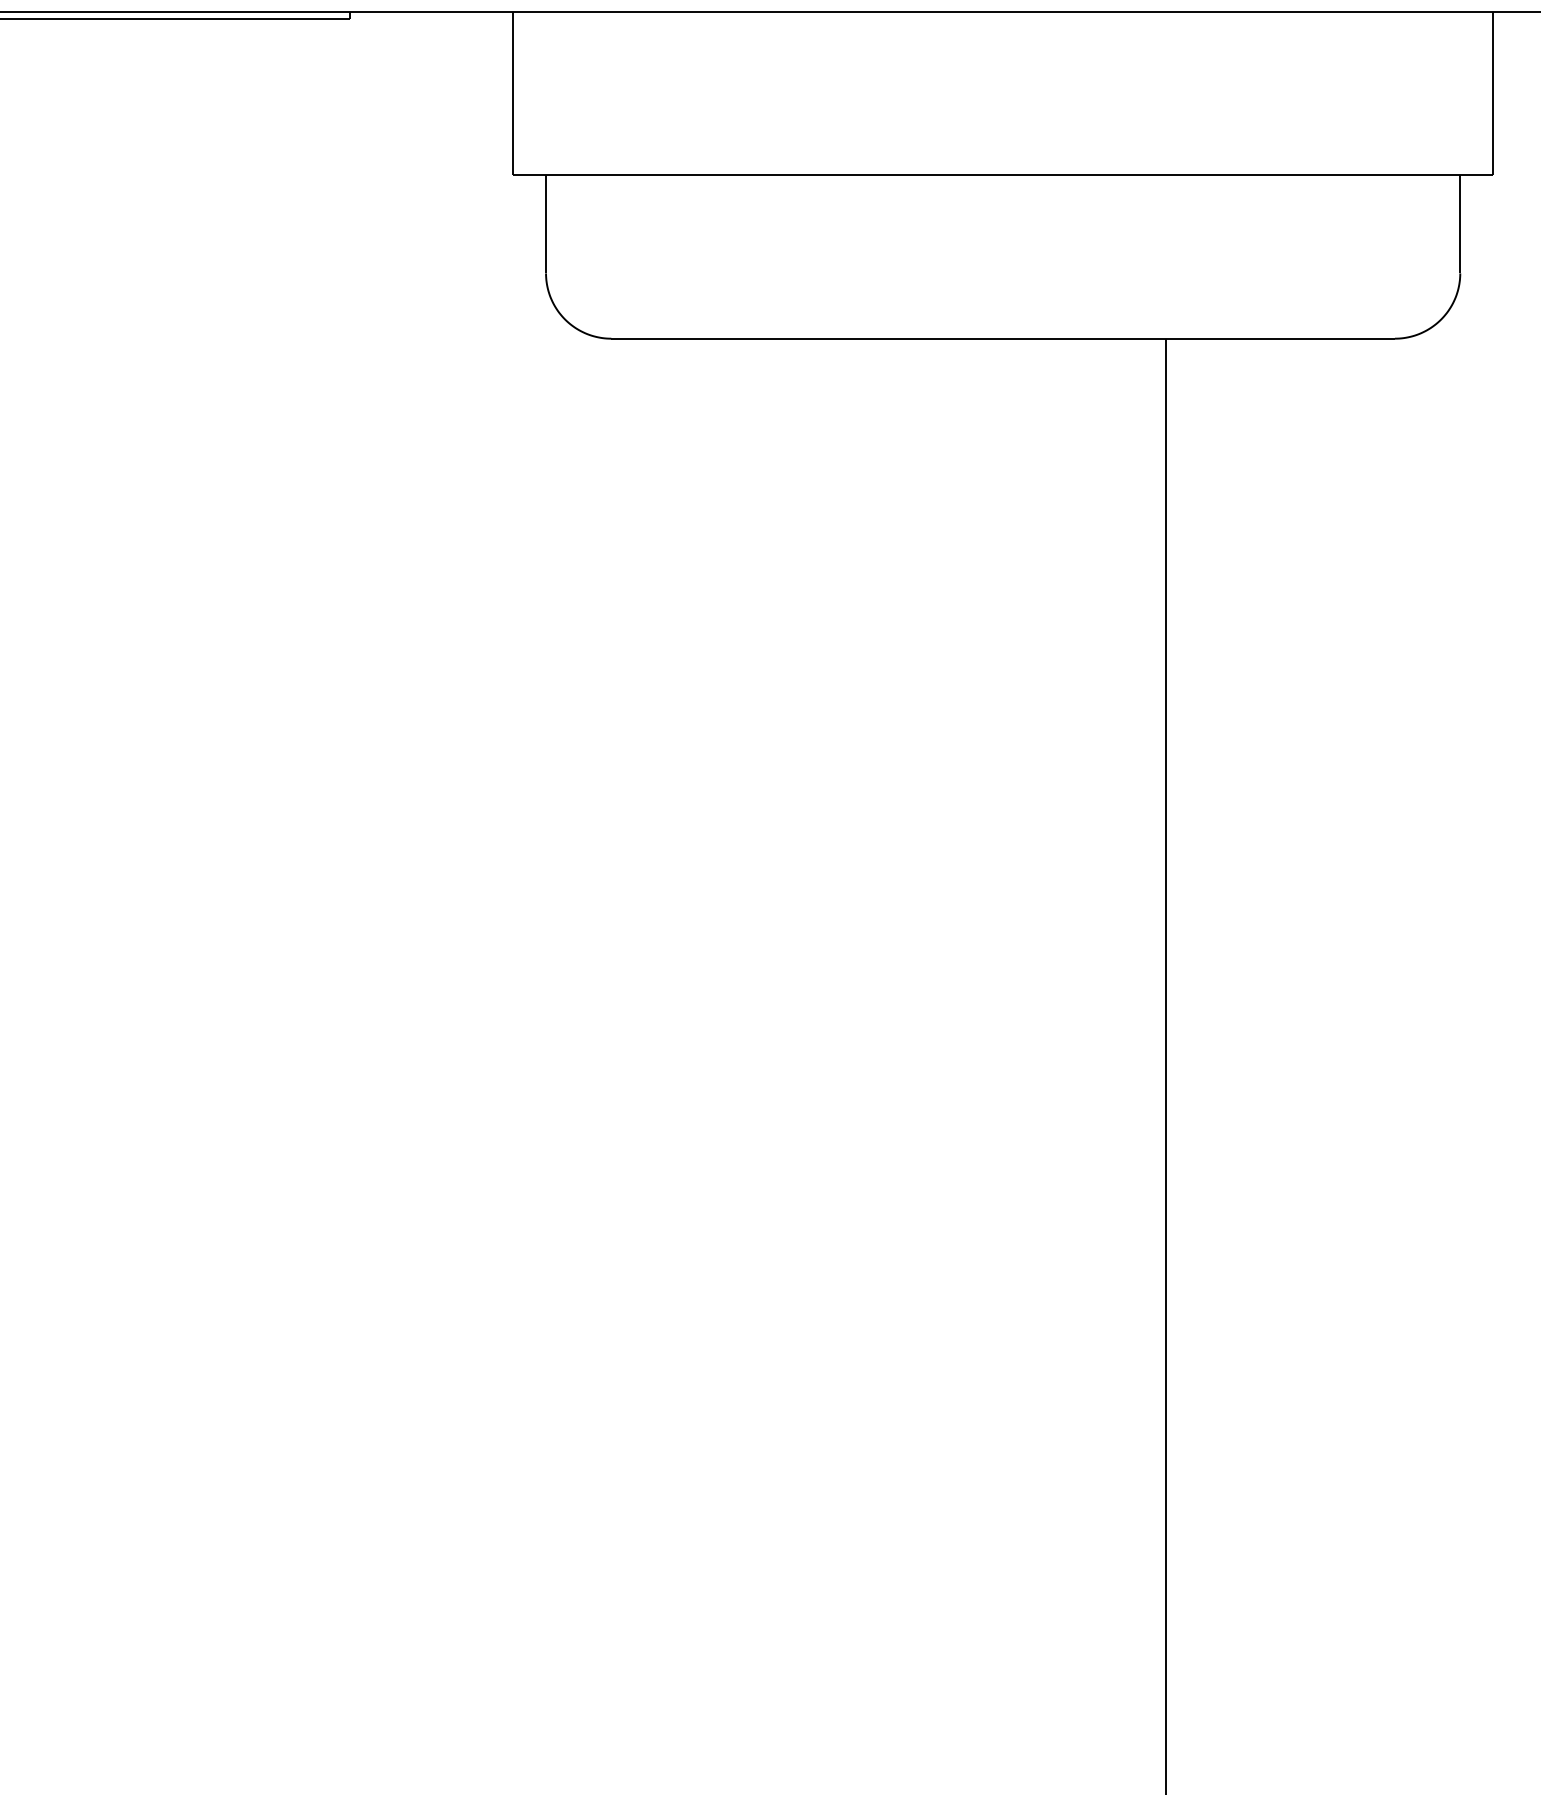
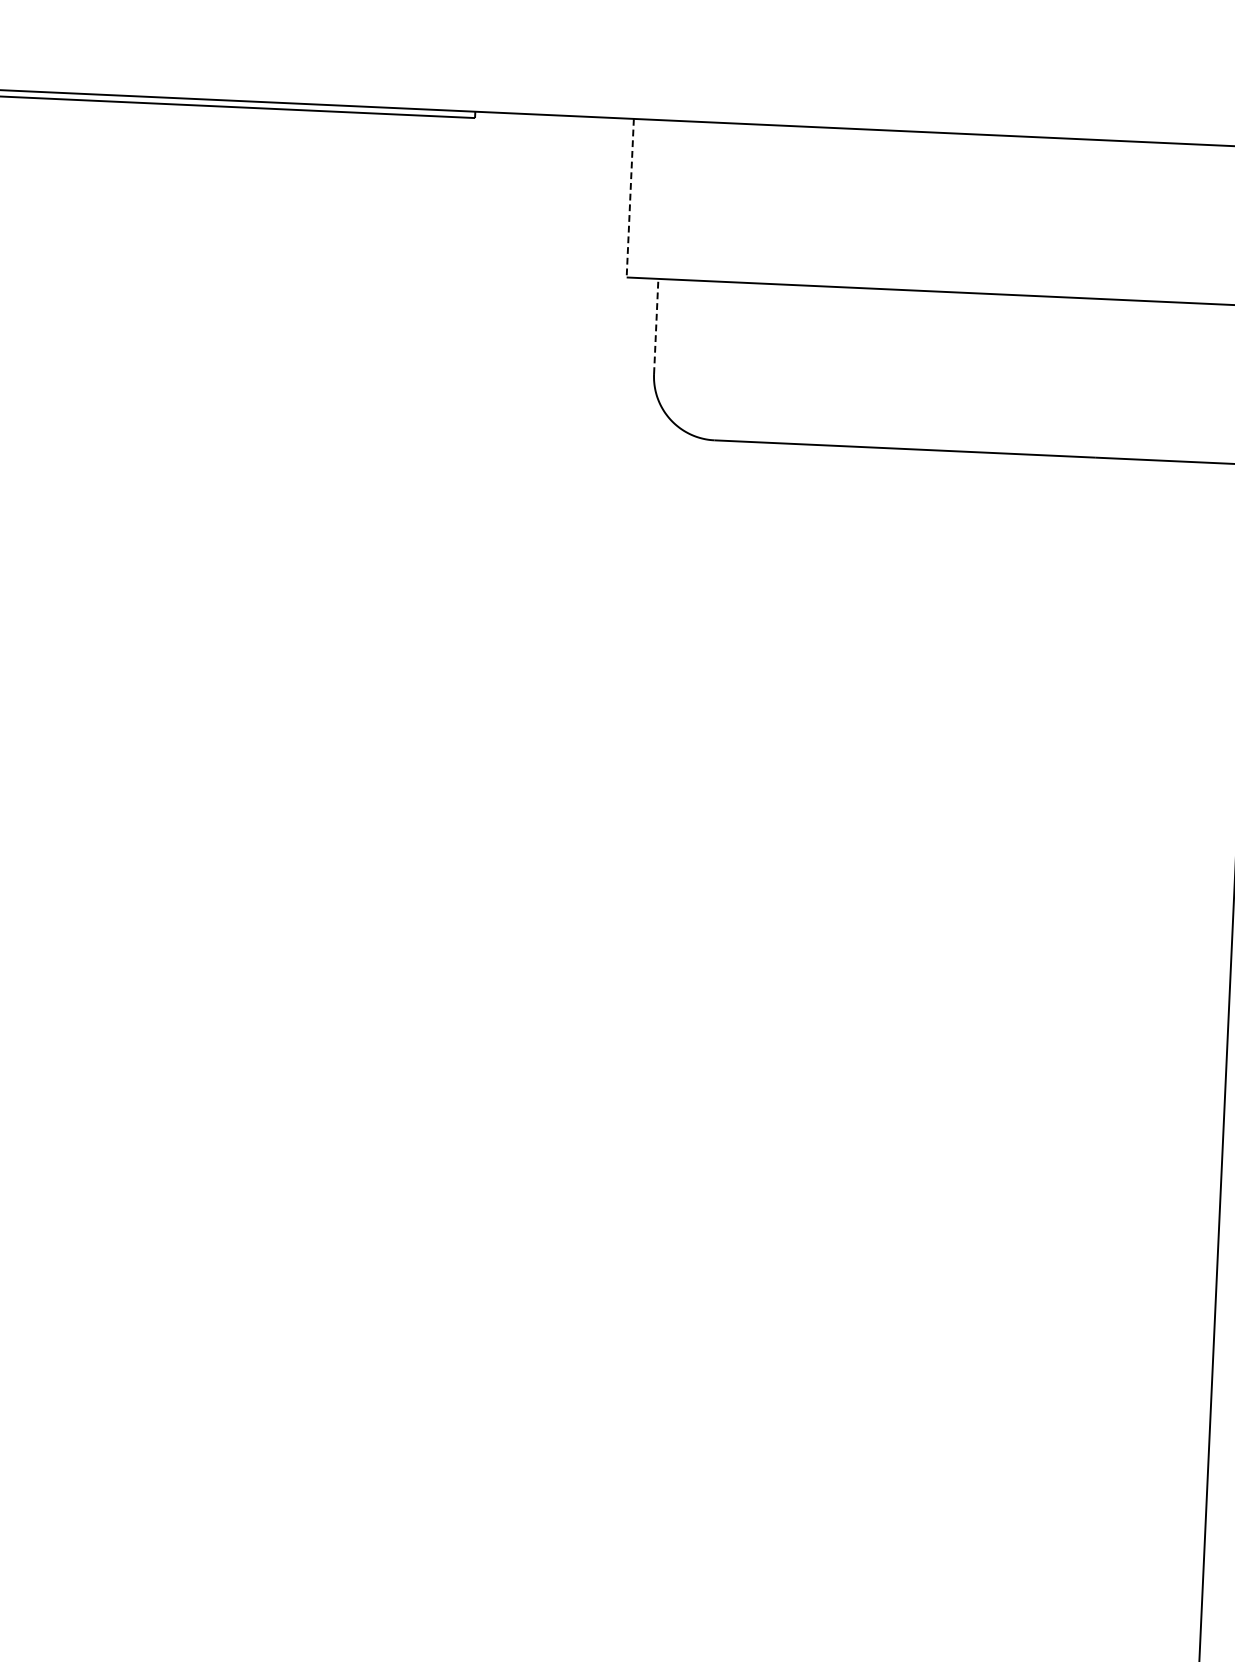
line: (513, 93) -> (630, 197), solid -> dashed
line: (546, 224) -> (656, 326), solid -> dashed

